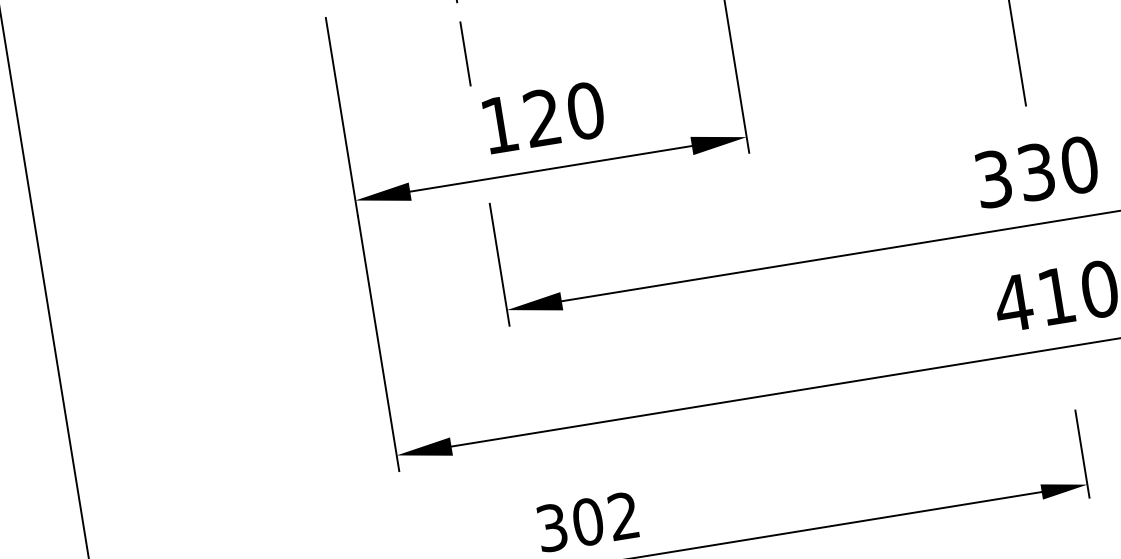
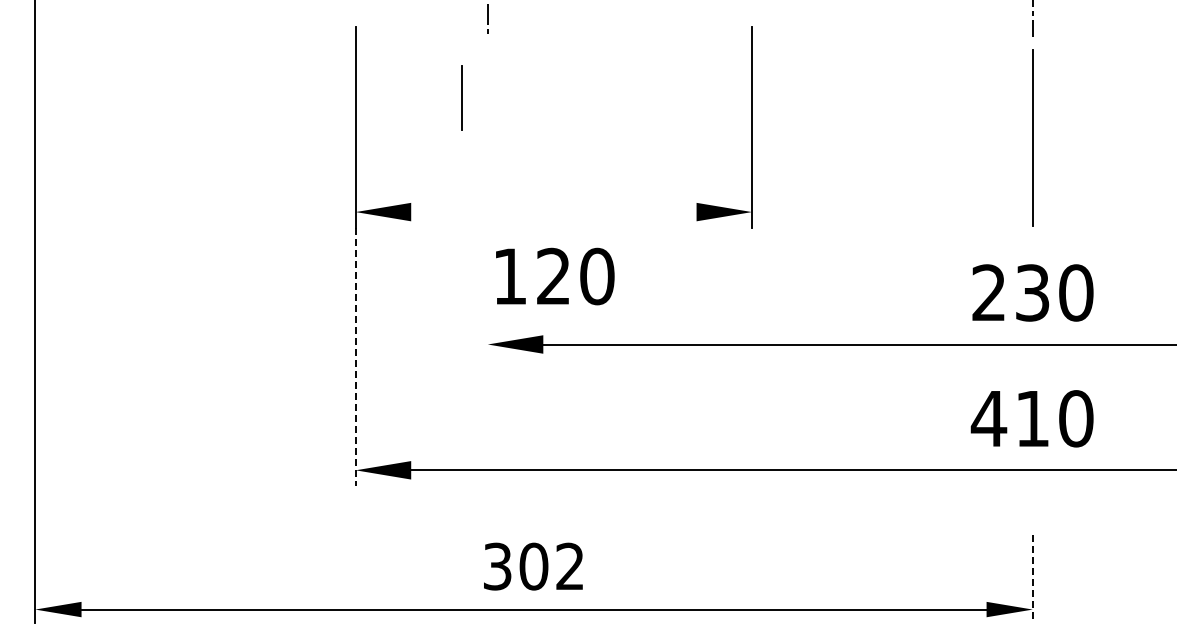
line: (465, 53) -> (461, 97), moved
text: (544, 117) -> (555, 276), moved
line: (550, 169) -> (553, 212), removed
text: (992, 178) -> (988, 292), 330 -> 230
line: (499, 264) -> (487, 298), removed
line: (378, 344) -> (355, 357), solid -> dashed
line: (1082, 455) -> (1032, 579), solid -> dashed

